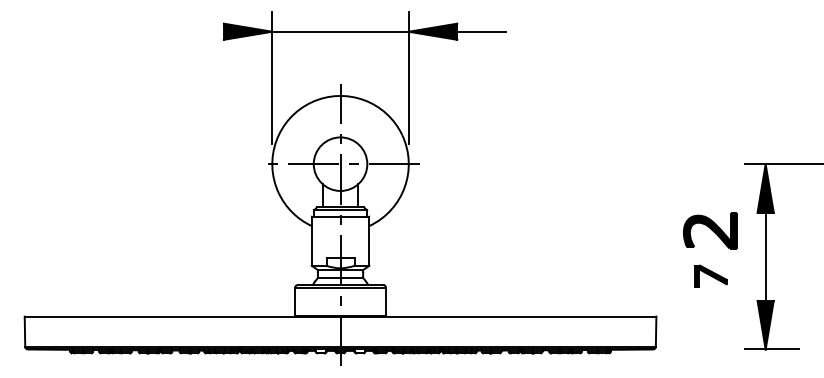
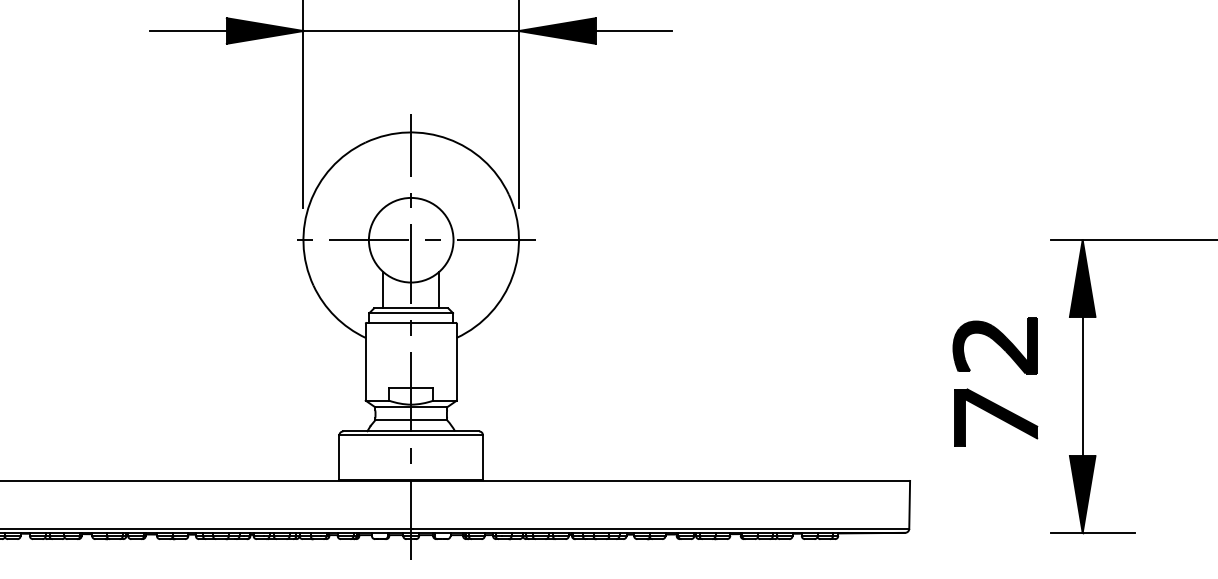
line: (199, 31) -> (188, 30), added
part: (710, 275) -> (995, 416), size x1.67

